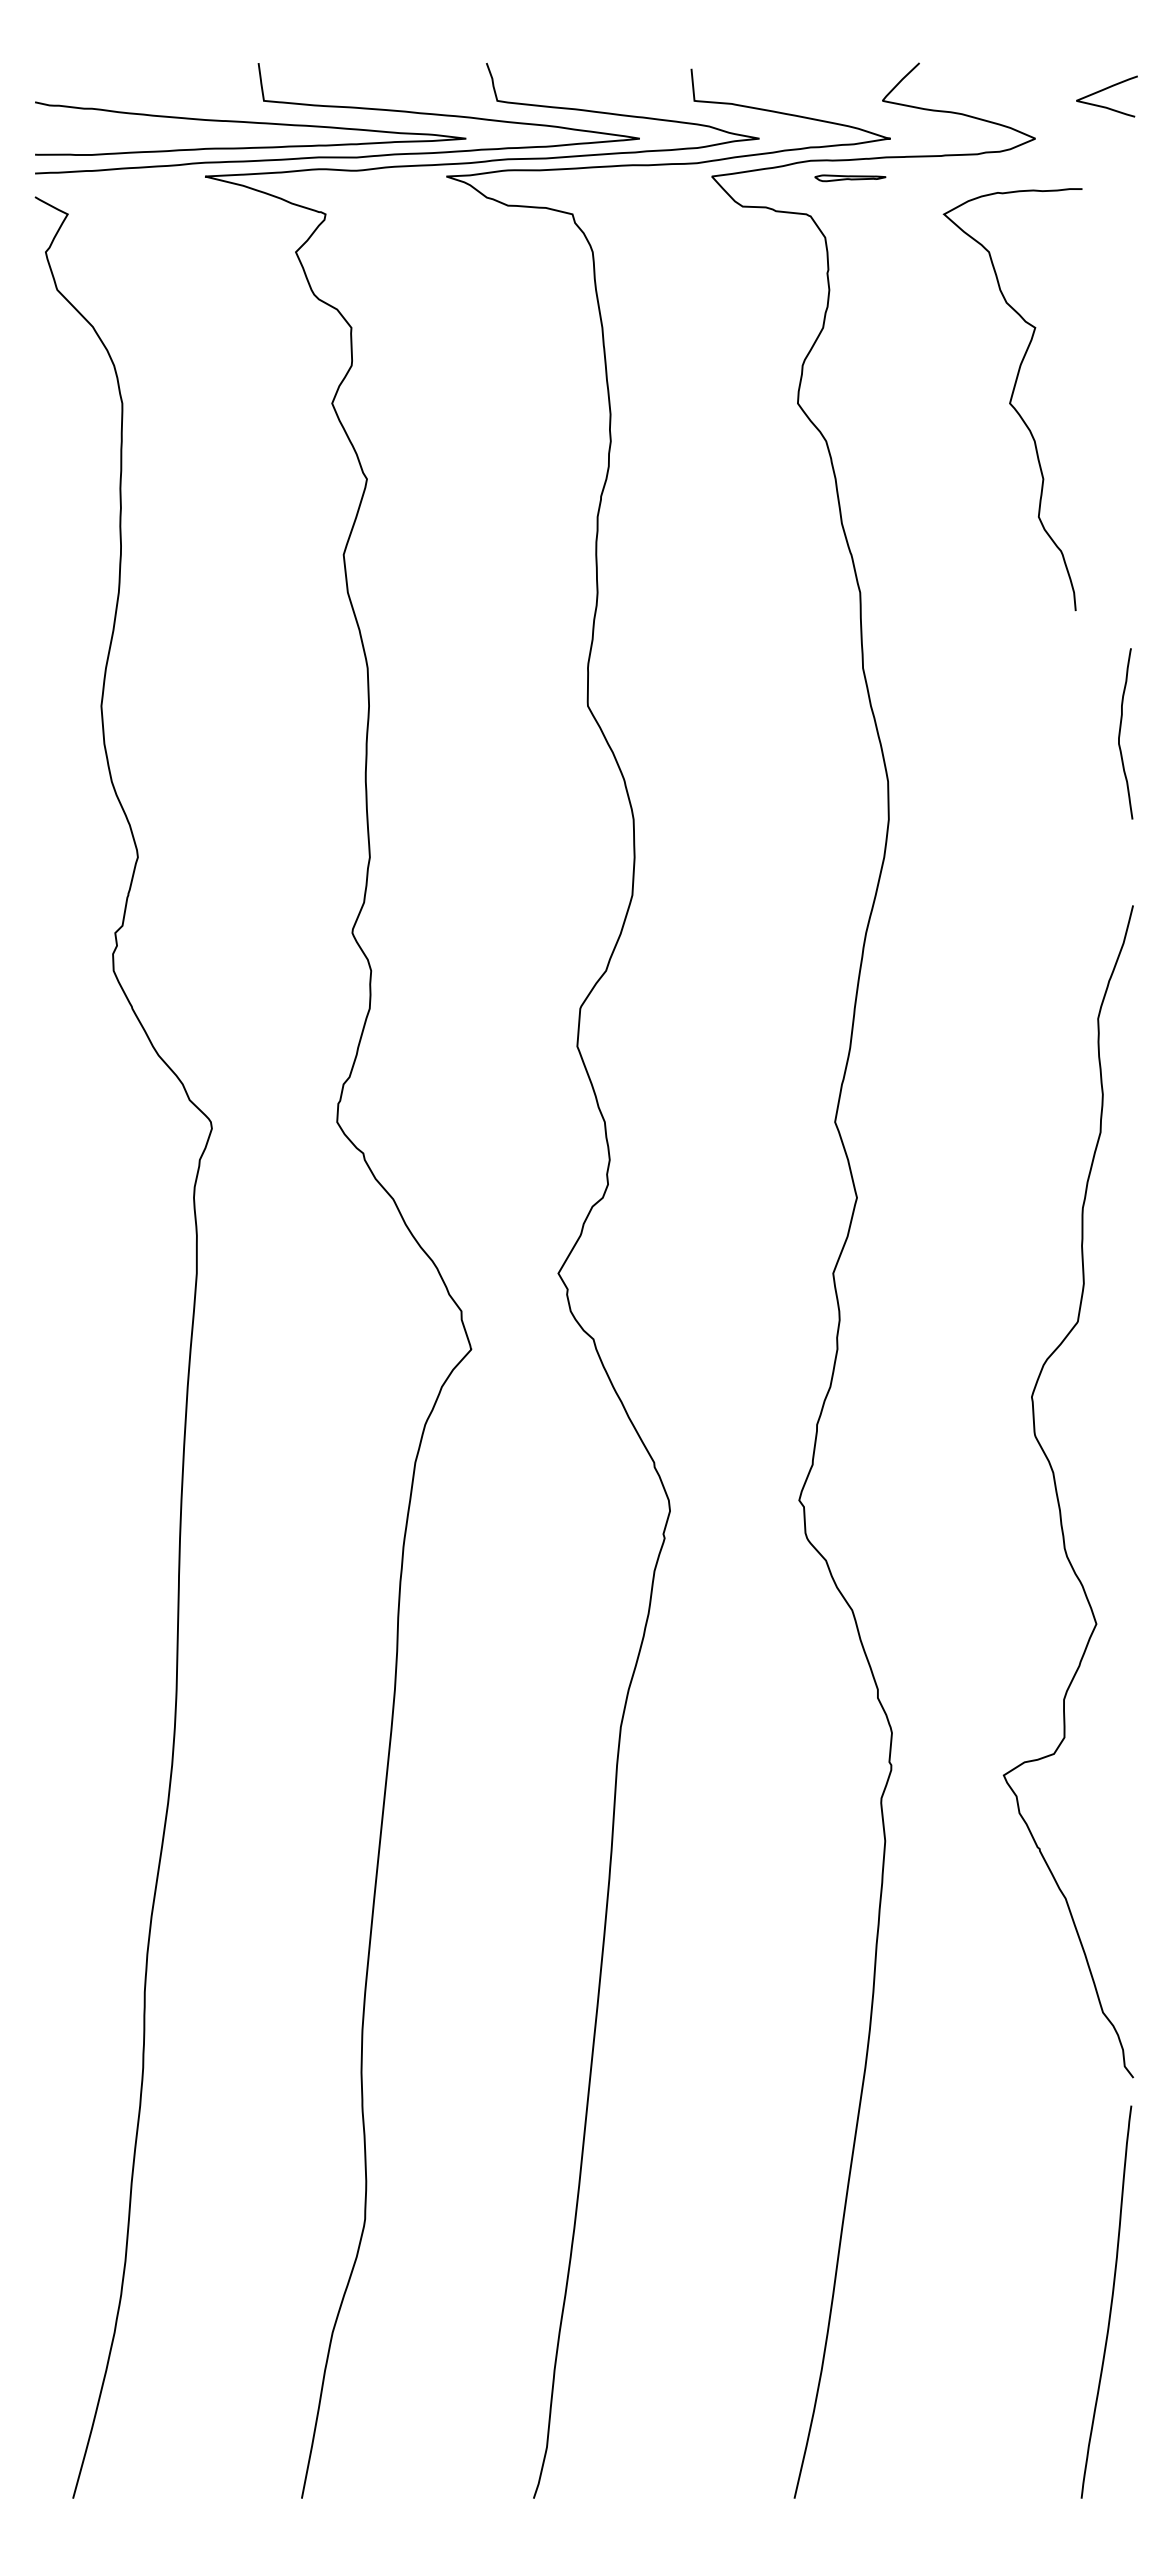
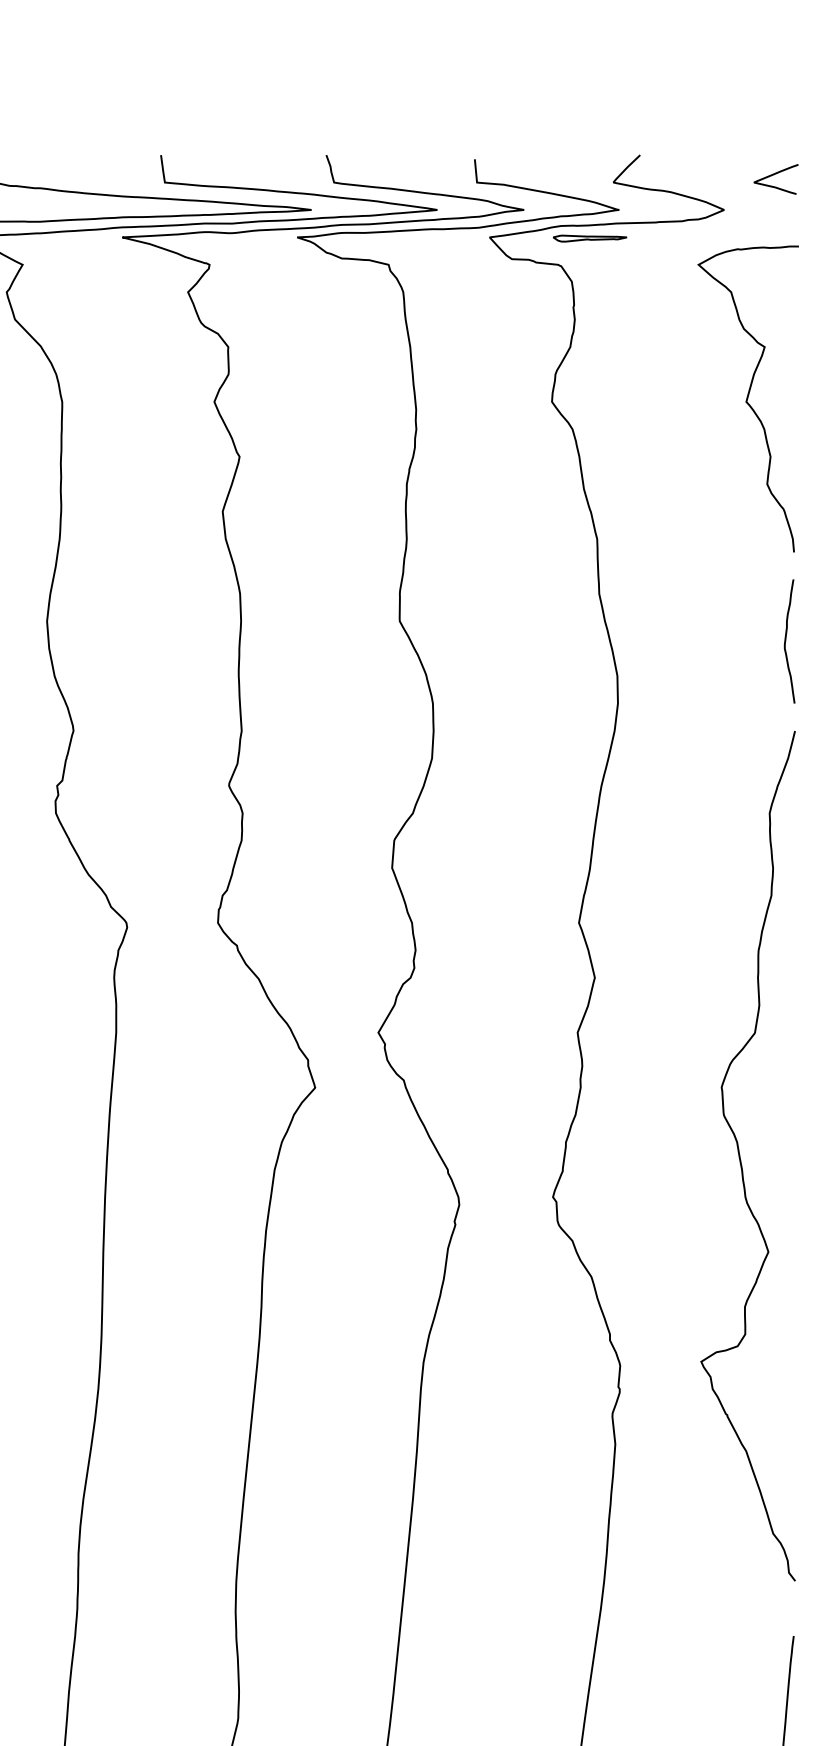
part: (850, 178) -> (590, 238), size x1.43
curve: (1012, 398) -> (748, 398), moved
curve: (1058, 1495) -> (740, 1158), moved

